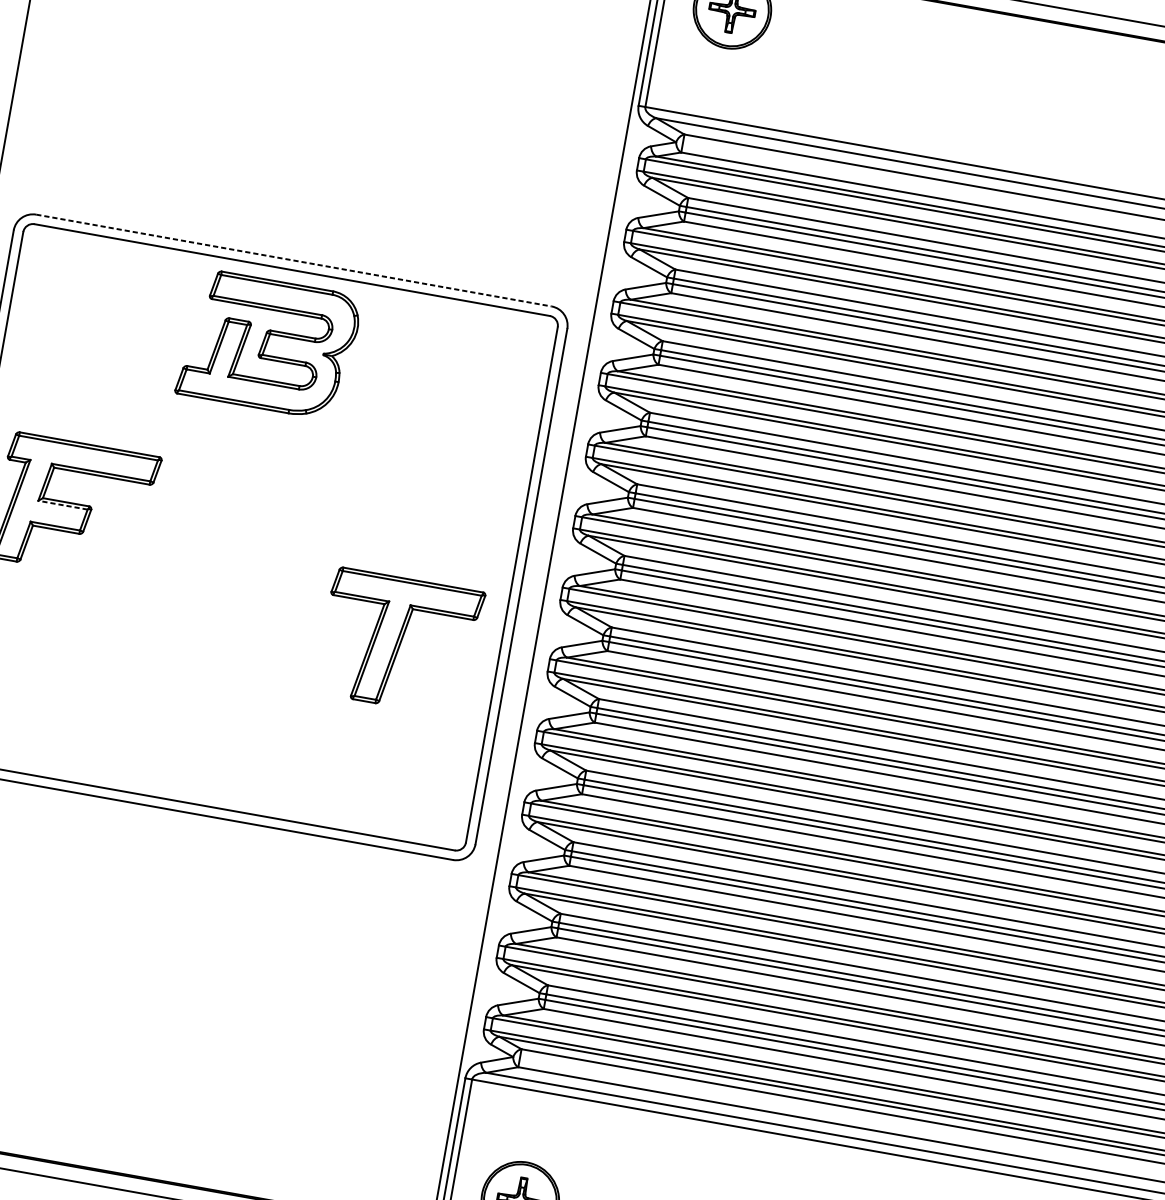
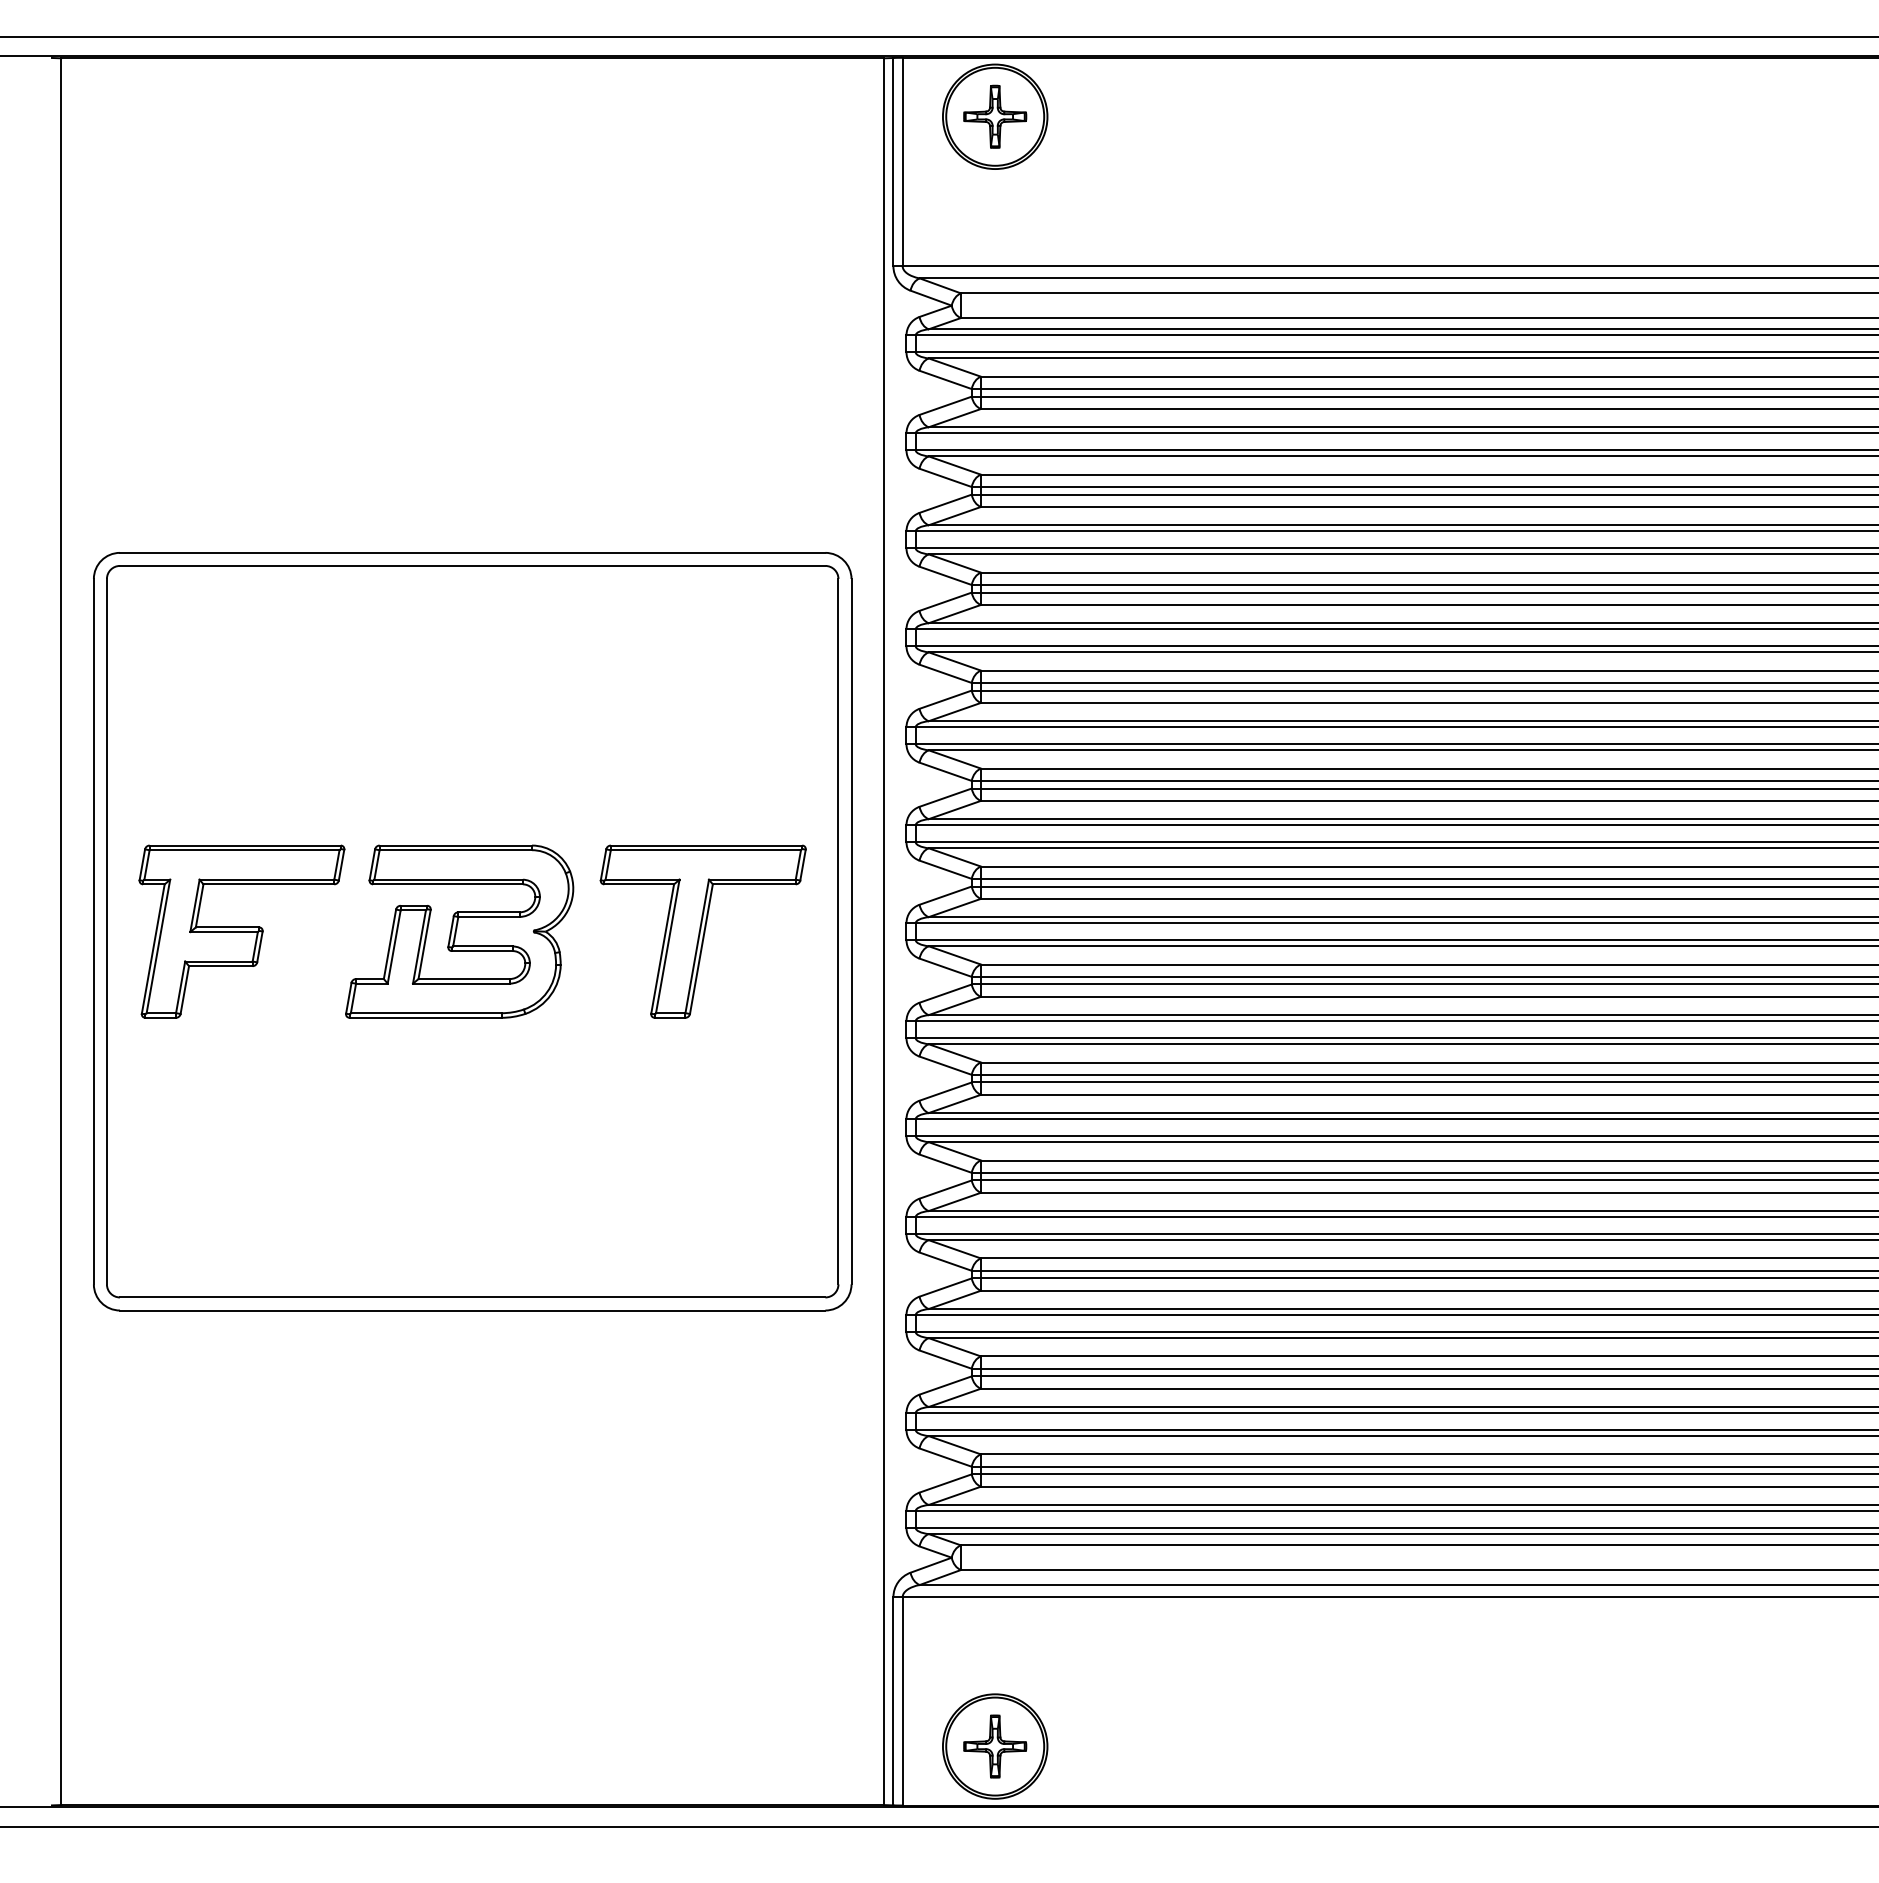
line: (293, 260) -> (472, 552), dashed -> solid
part: (268, 344) -> (459, 931), moved
line: (63, 505) -> (224, 932), dashed -> solid
part: (399, 642) -> (702, 931), moved

